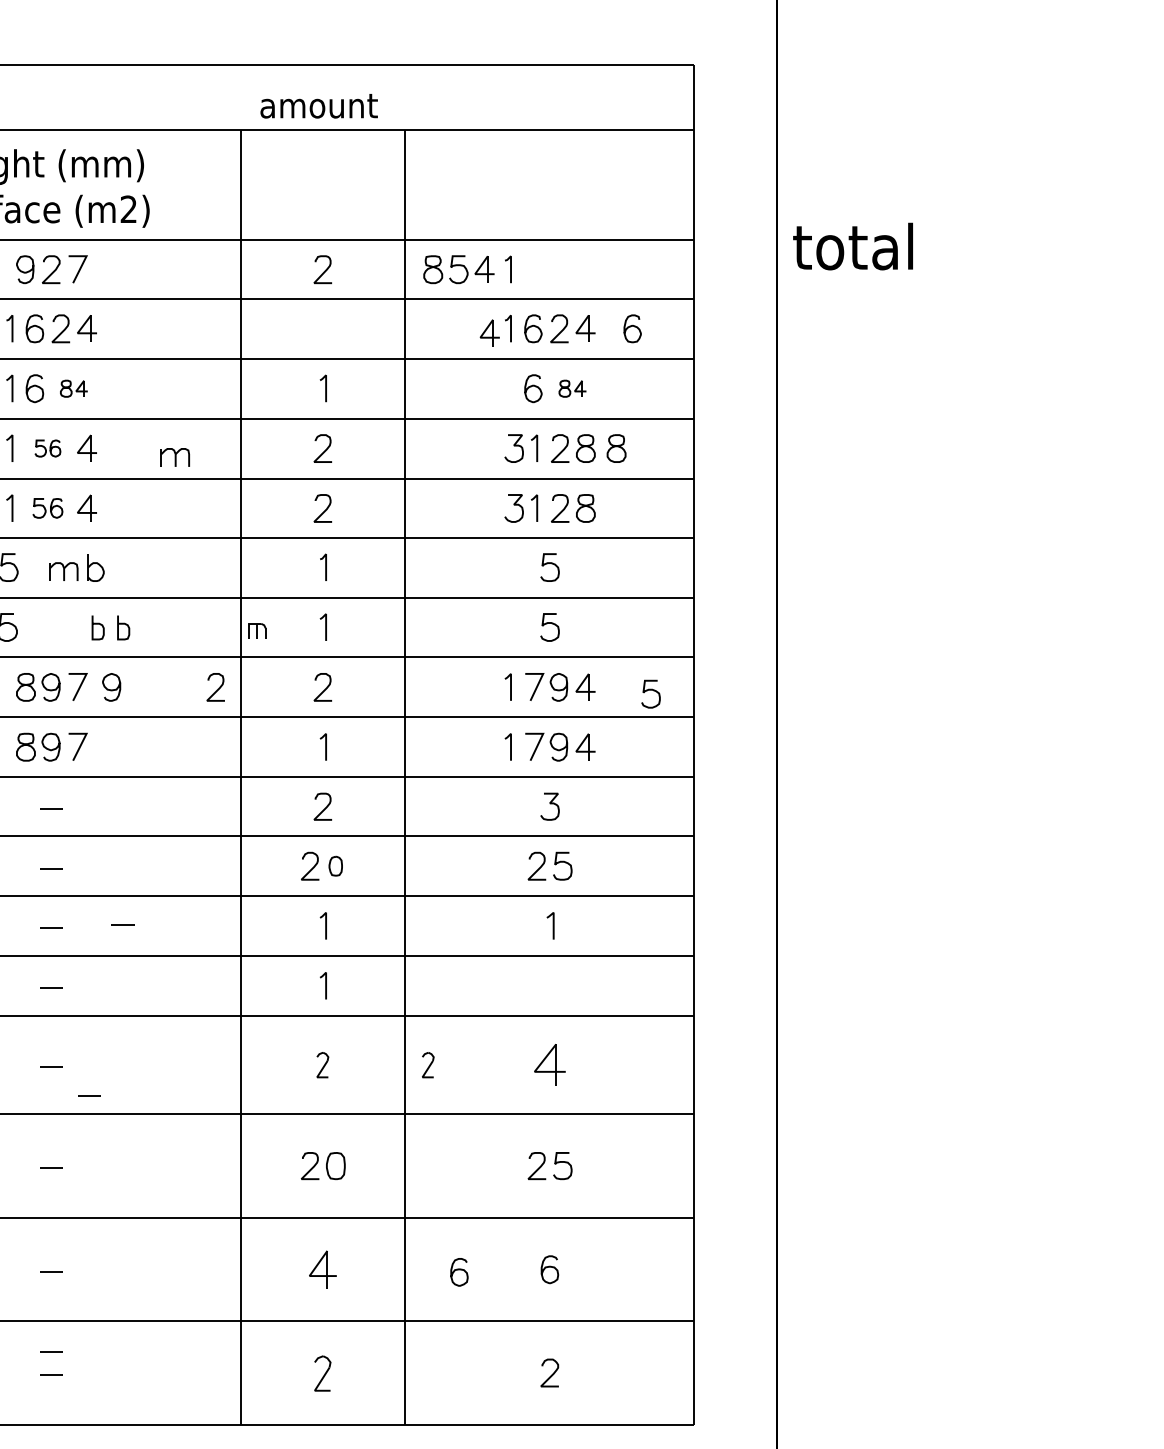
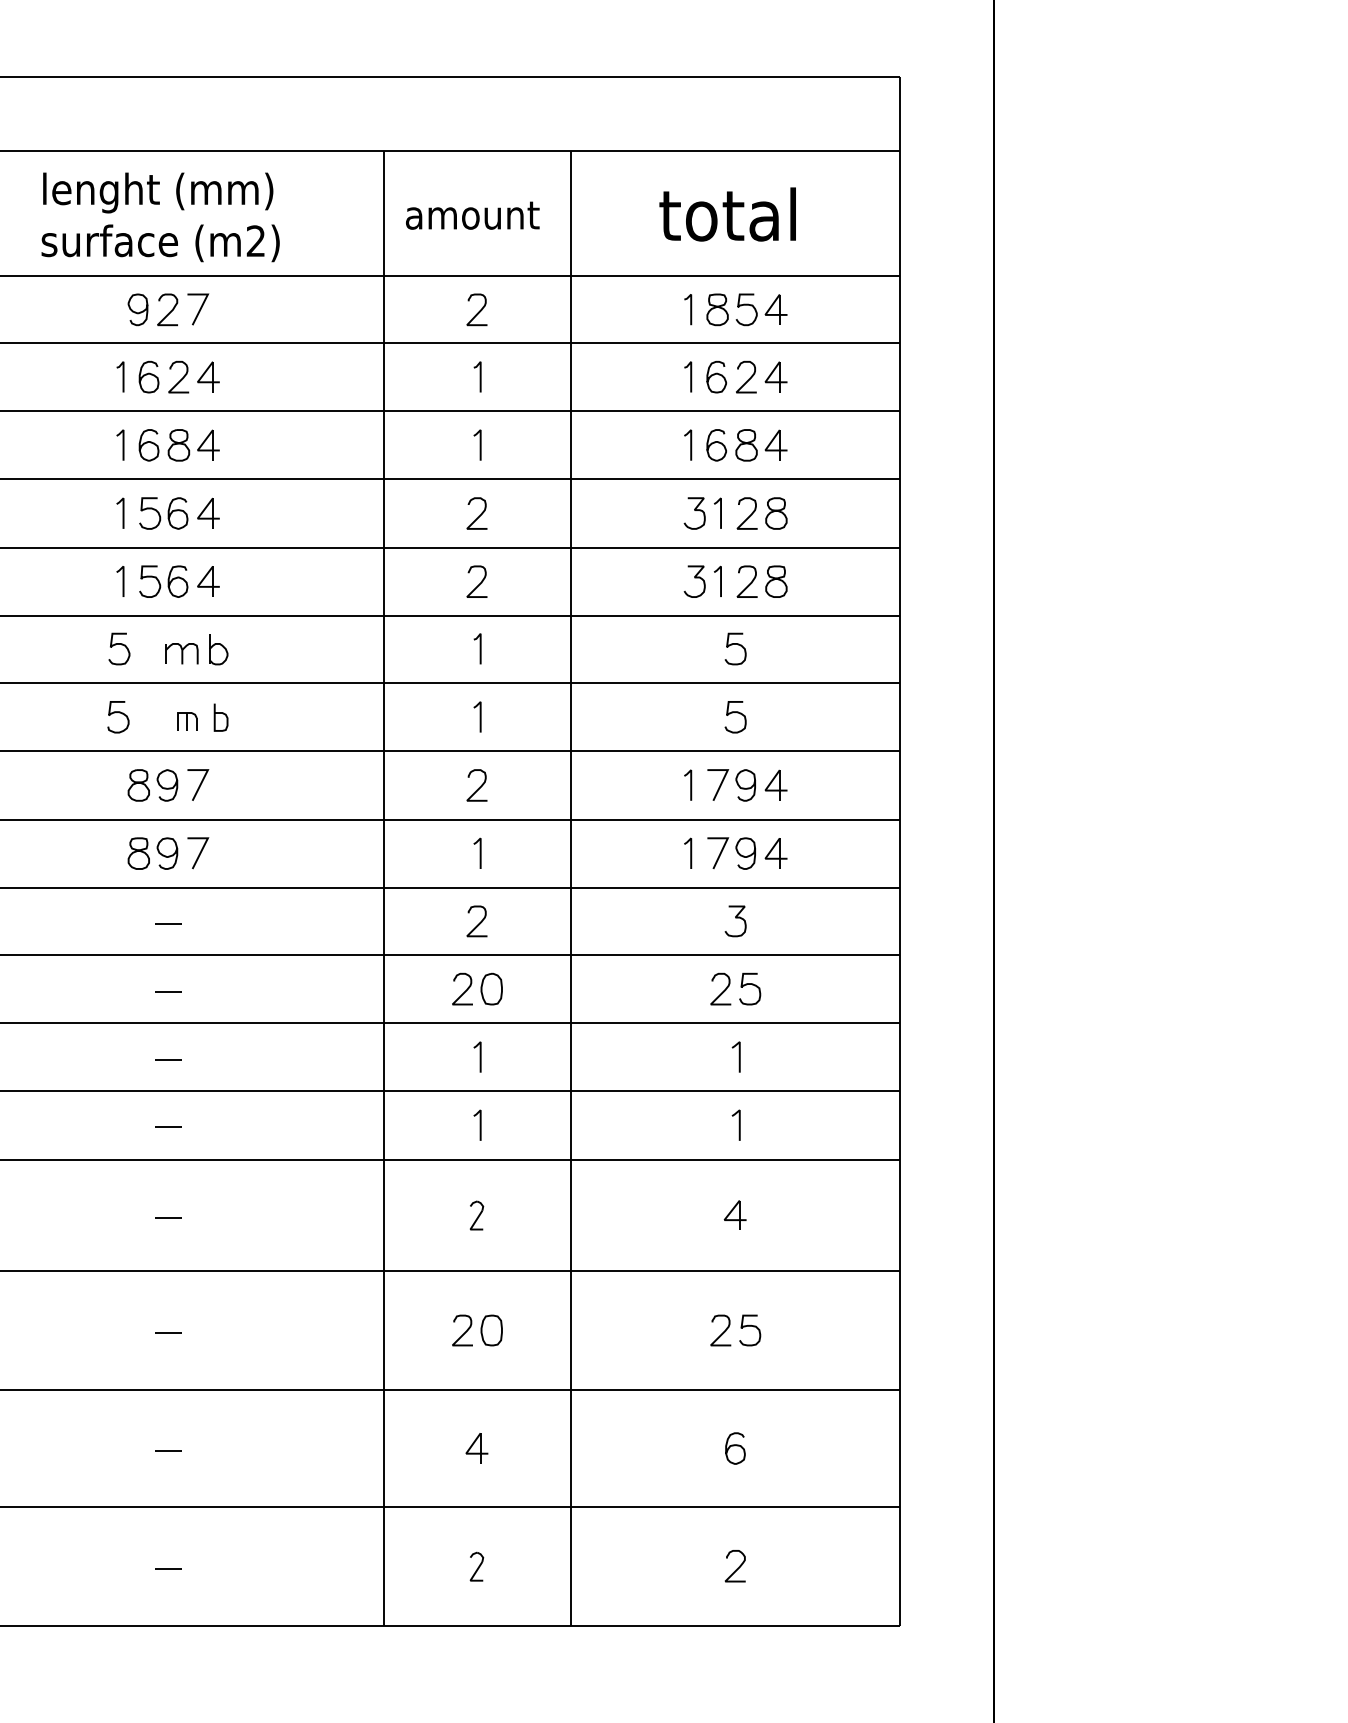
text: (318, 106) -> (472, 215), moved
text: (852, 246) -> (727, 214), moved
part: (458, 269) -> (746, 309), moved
curve: (632, 326) -> (829, 374), removed
curve: (325, 328) -> (479, 376), added
part: (489, 332) -> (666, 381), removed
curve: (510, 387) -> (690, 444), added
part: (73, 388) -> (193, 445), size x1.67
part: (572, 388) -> (761, 445), size x1.67
part: (47, 448) -> (163, 513), size x1.67
part: (616, 448) -> (811, 513), removed
part: (174, 457) -> (308, 523), removed
part: (47, 508) -> (163, 581), size x1.43
curve: (124, 625) -> (251, 714), removed
part: (257, 631) -> (187, 721), moved
curve: (110, 689) -> (235, 787), removed
curve: (217, 689) -> (356, 787), removed
curve: (652, 690) -> (852, 789), removed
part: (335, 865) -> (491, 988), size x1.43
line: (123, 924) -> (249, 1055), removed
curve: (552, 985) -> (738, 1124), added
part: (549, 1064) -> (734, 1214), size x0.62
part: (427, 1065) -> (596, 1215), removed
line: (89, 1095) -> (211, 1250), removed
part: (322, 1269) -> (476, 1448), size x0.71
curve: (459, 1270) -> (632, 1449), removed
line: (51, 1351) -> (168, 1541), removed
part: (322, 1373) -> (476, 1566), size x0.71

